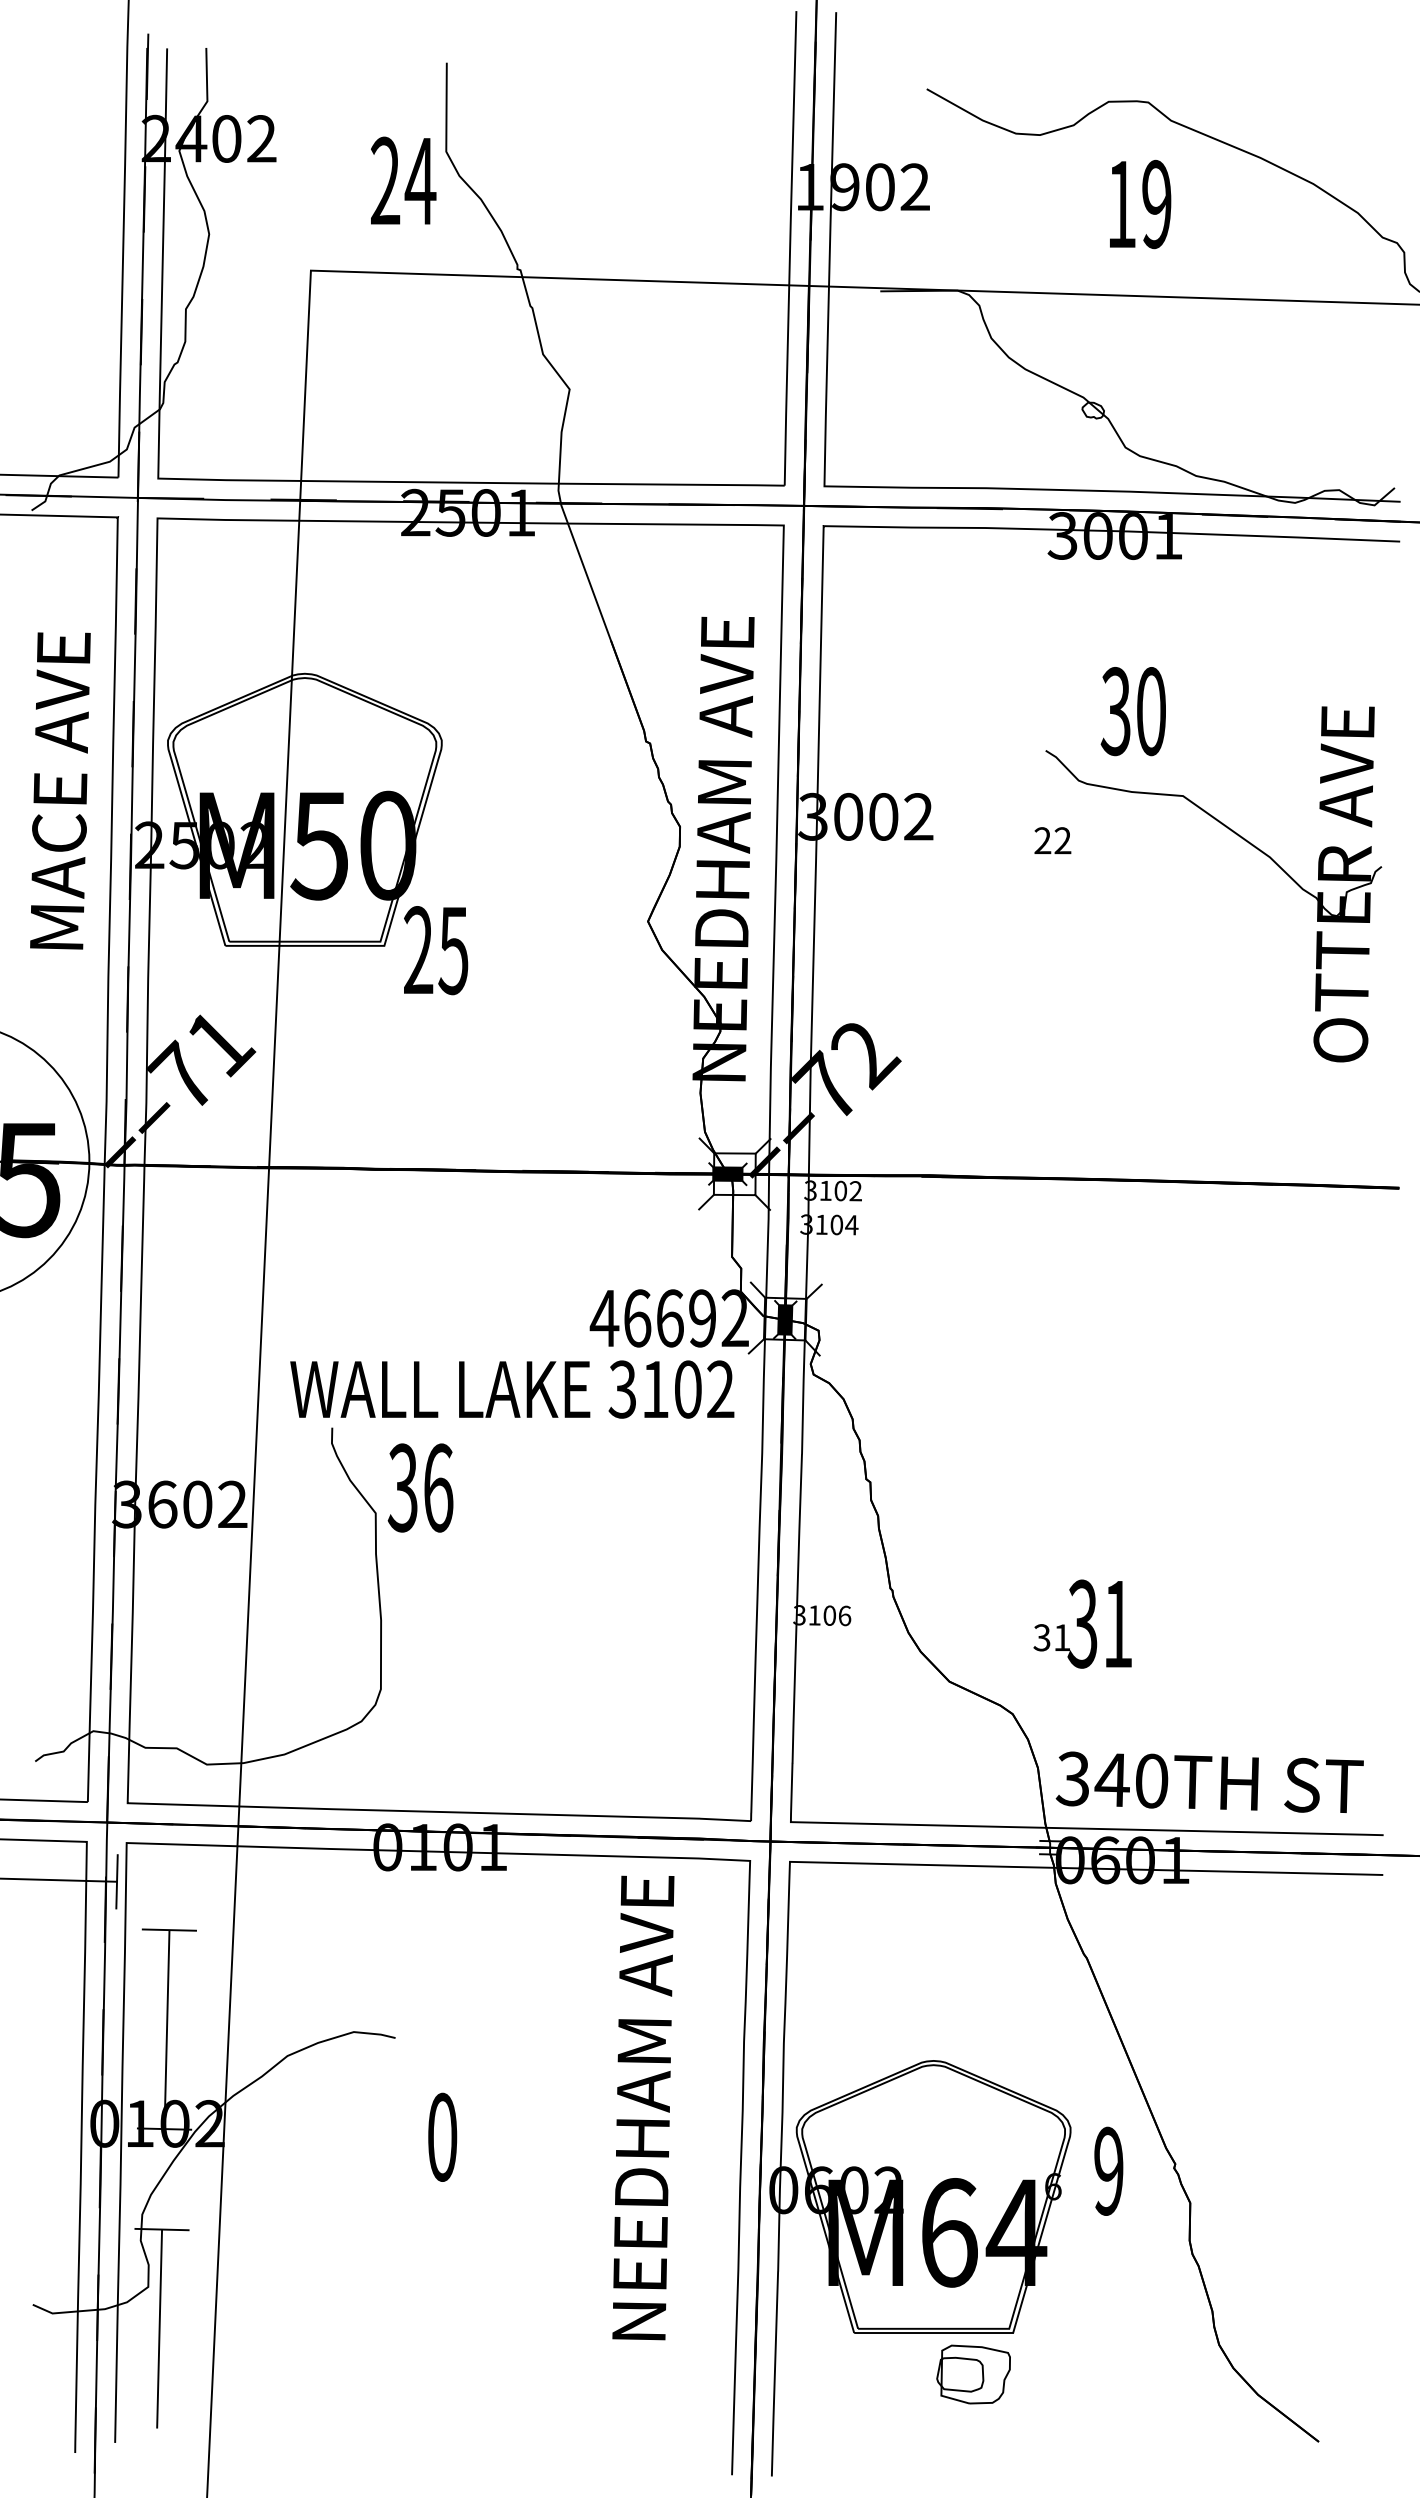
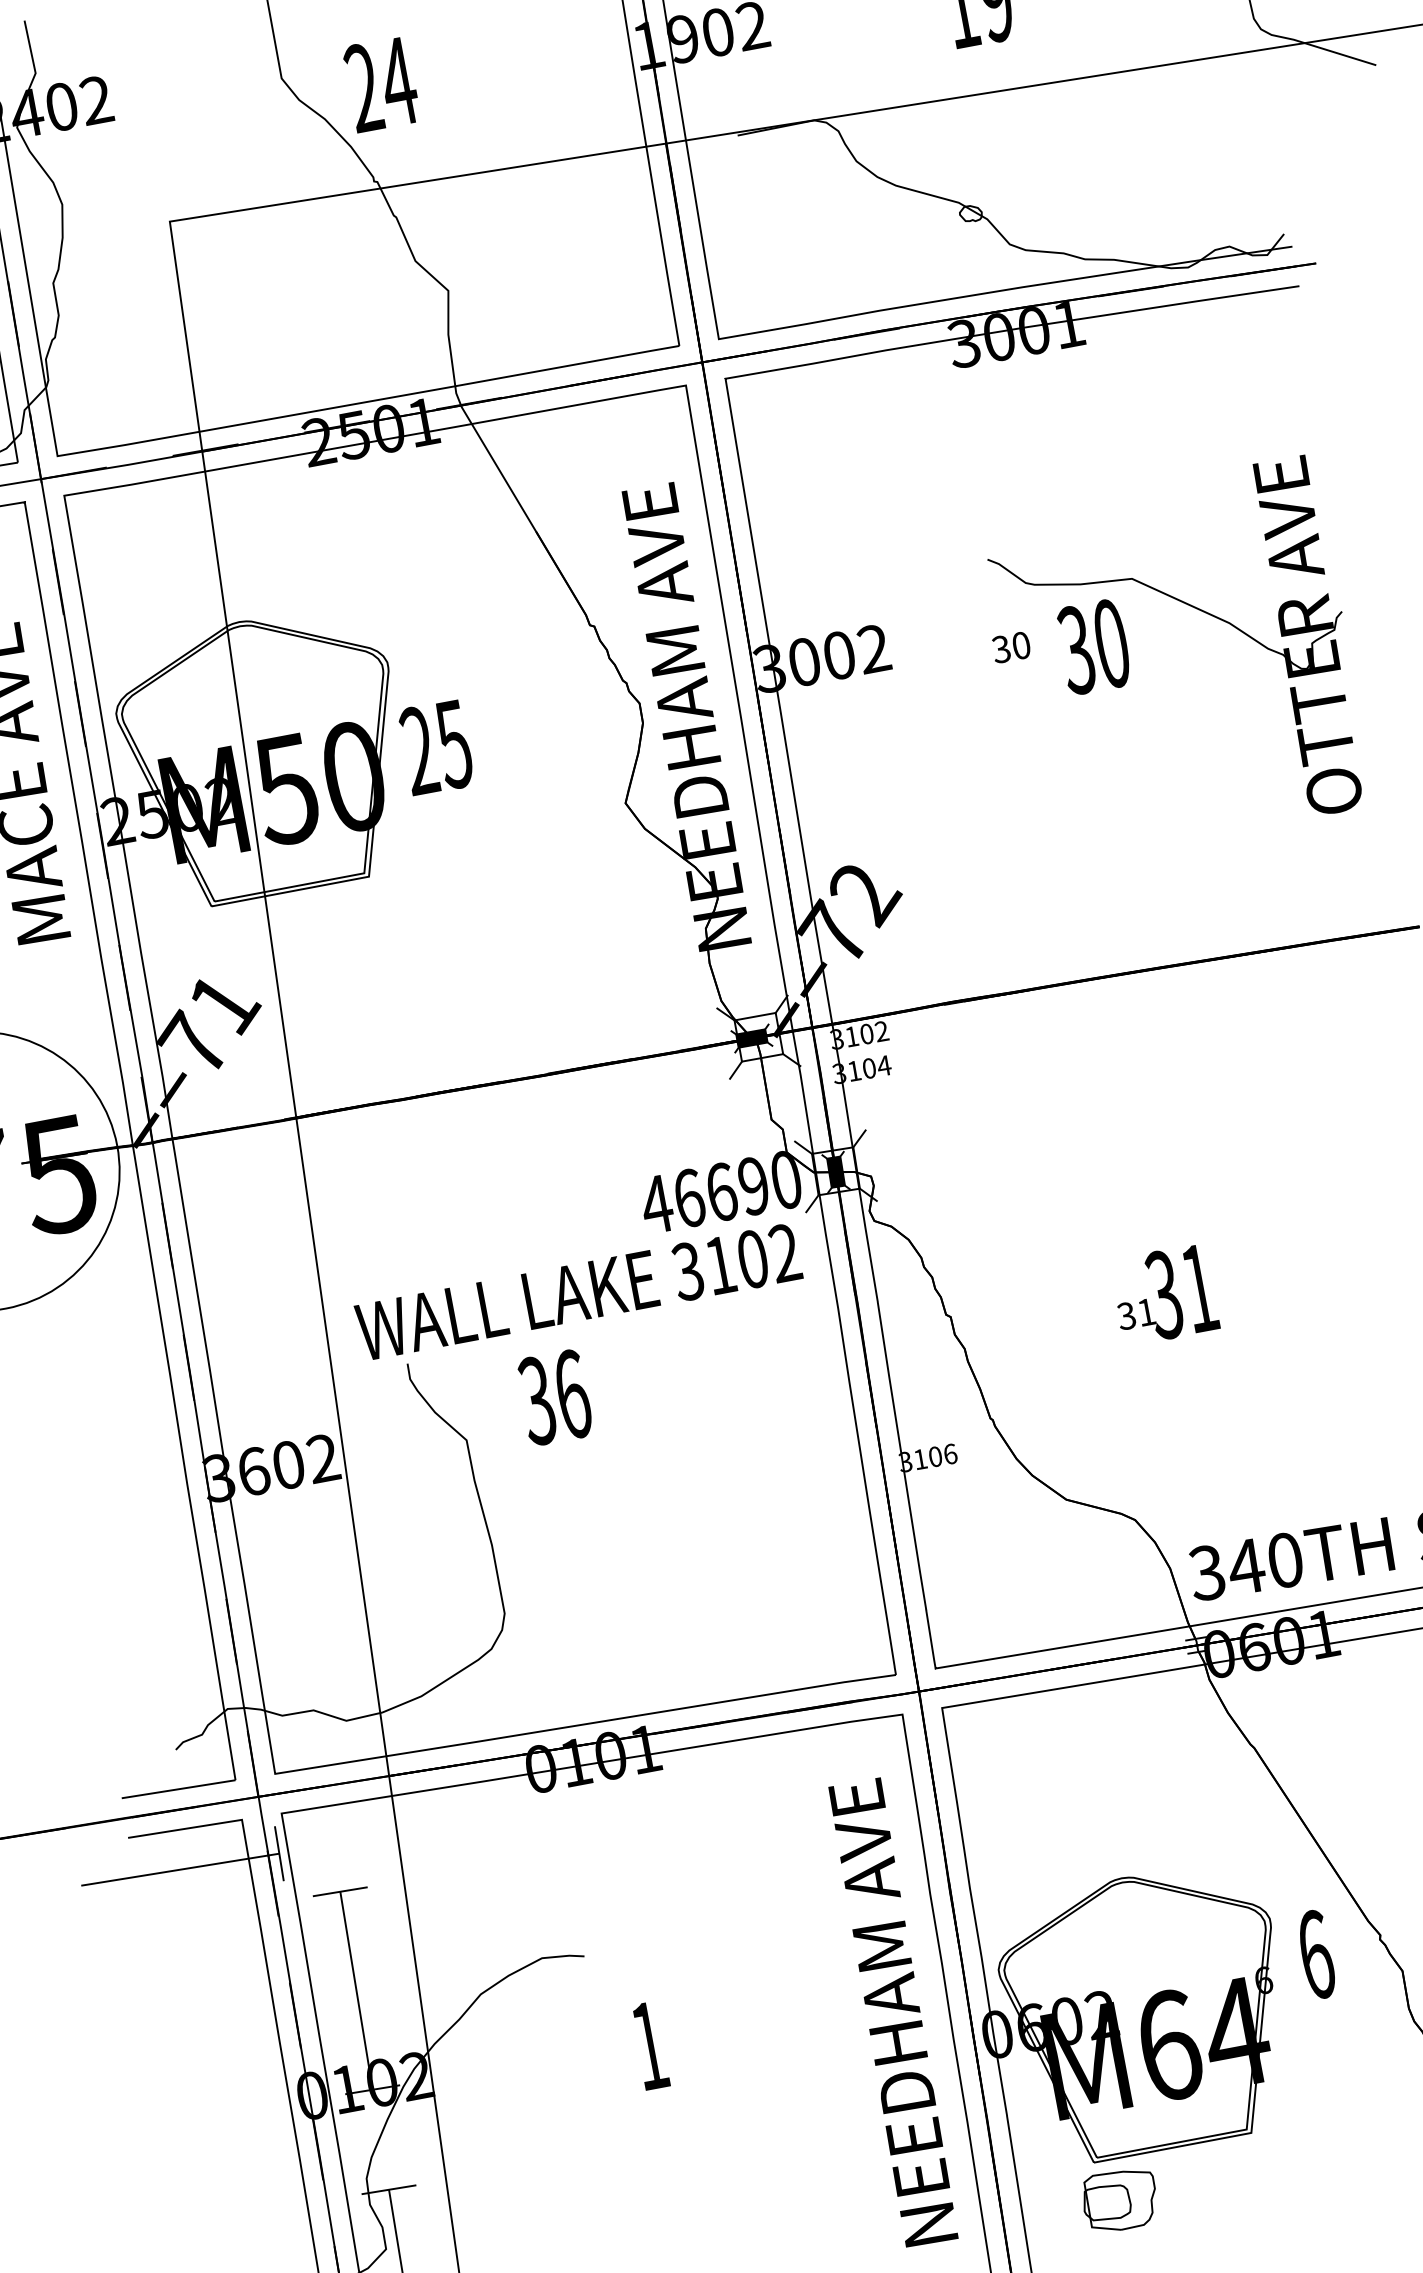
text: (403, 180) -> (381, 84), moved
text: (1132, 711) -> (1093, 647), moved
text: (1052, 840) -> (1011, 647), 22 -> 30
text: (436, 950) -> (437, 747), moved
text: (734, 1318) -> (785, 1180), 46692 -> 46690
text: (420, 1487) -> (554, 1397), moved
text: (1082, 1623) -> (1164, 1294), moved
text: (643, 2107) -> (893, 2012), moved
text: (442, 2136) -> (649, 2045), 0 -> 1
text: (1108, 2170) -> (1315, 1954), 9 -> 6
part: (973, 2374) -> (1119, 2200), moved

